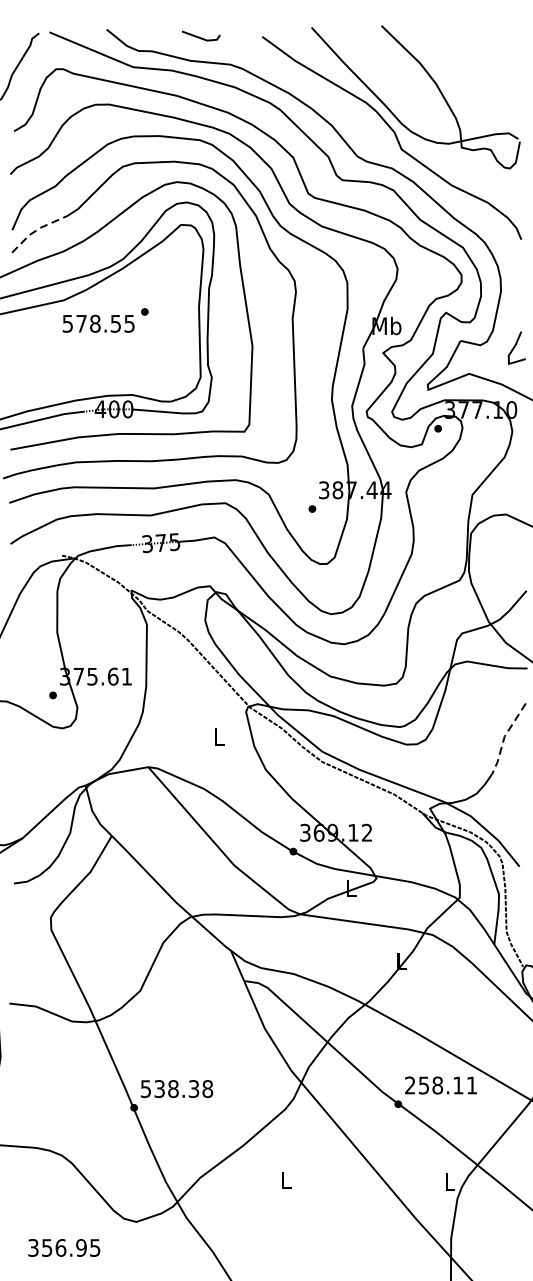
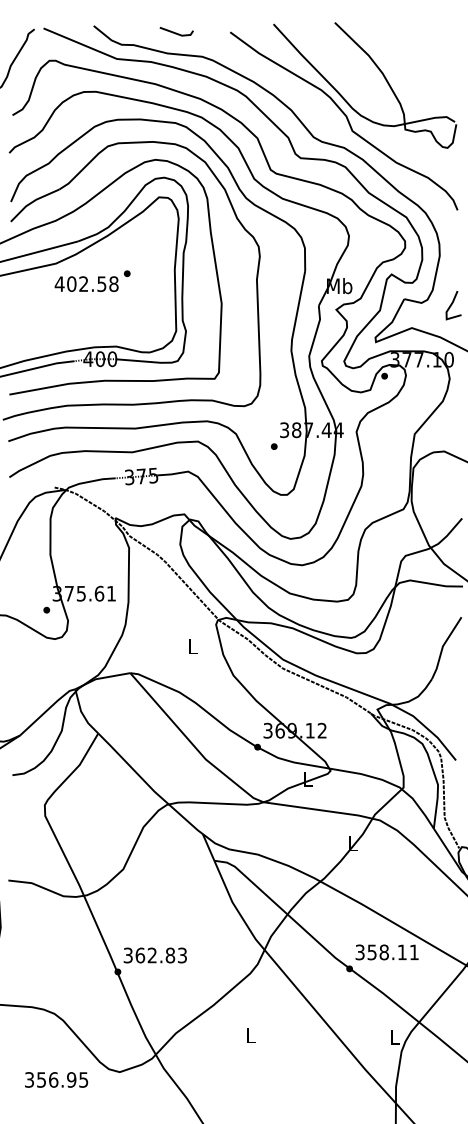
line: (37, 229) -> (33, 201), dashed -> solid
text: (98, 324) -> (86, 284), 578.55 -> 402.58
line: (504, 737) -> (442, 647), dashed -> solid
text: (409, 1085) -> (359, 952), 258.11 -> 358.11
text: (177, 1089) -> (155, 955), 538.38 -> 362.83
text: (64, 1247) -> (56, 1079), moved

